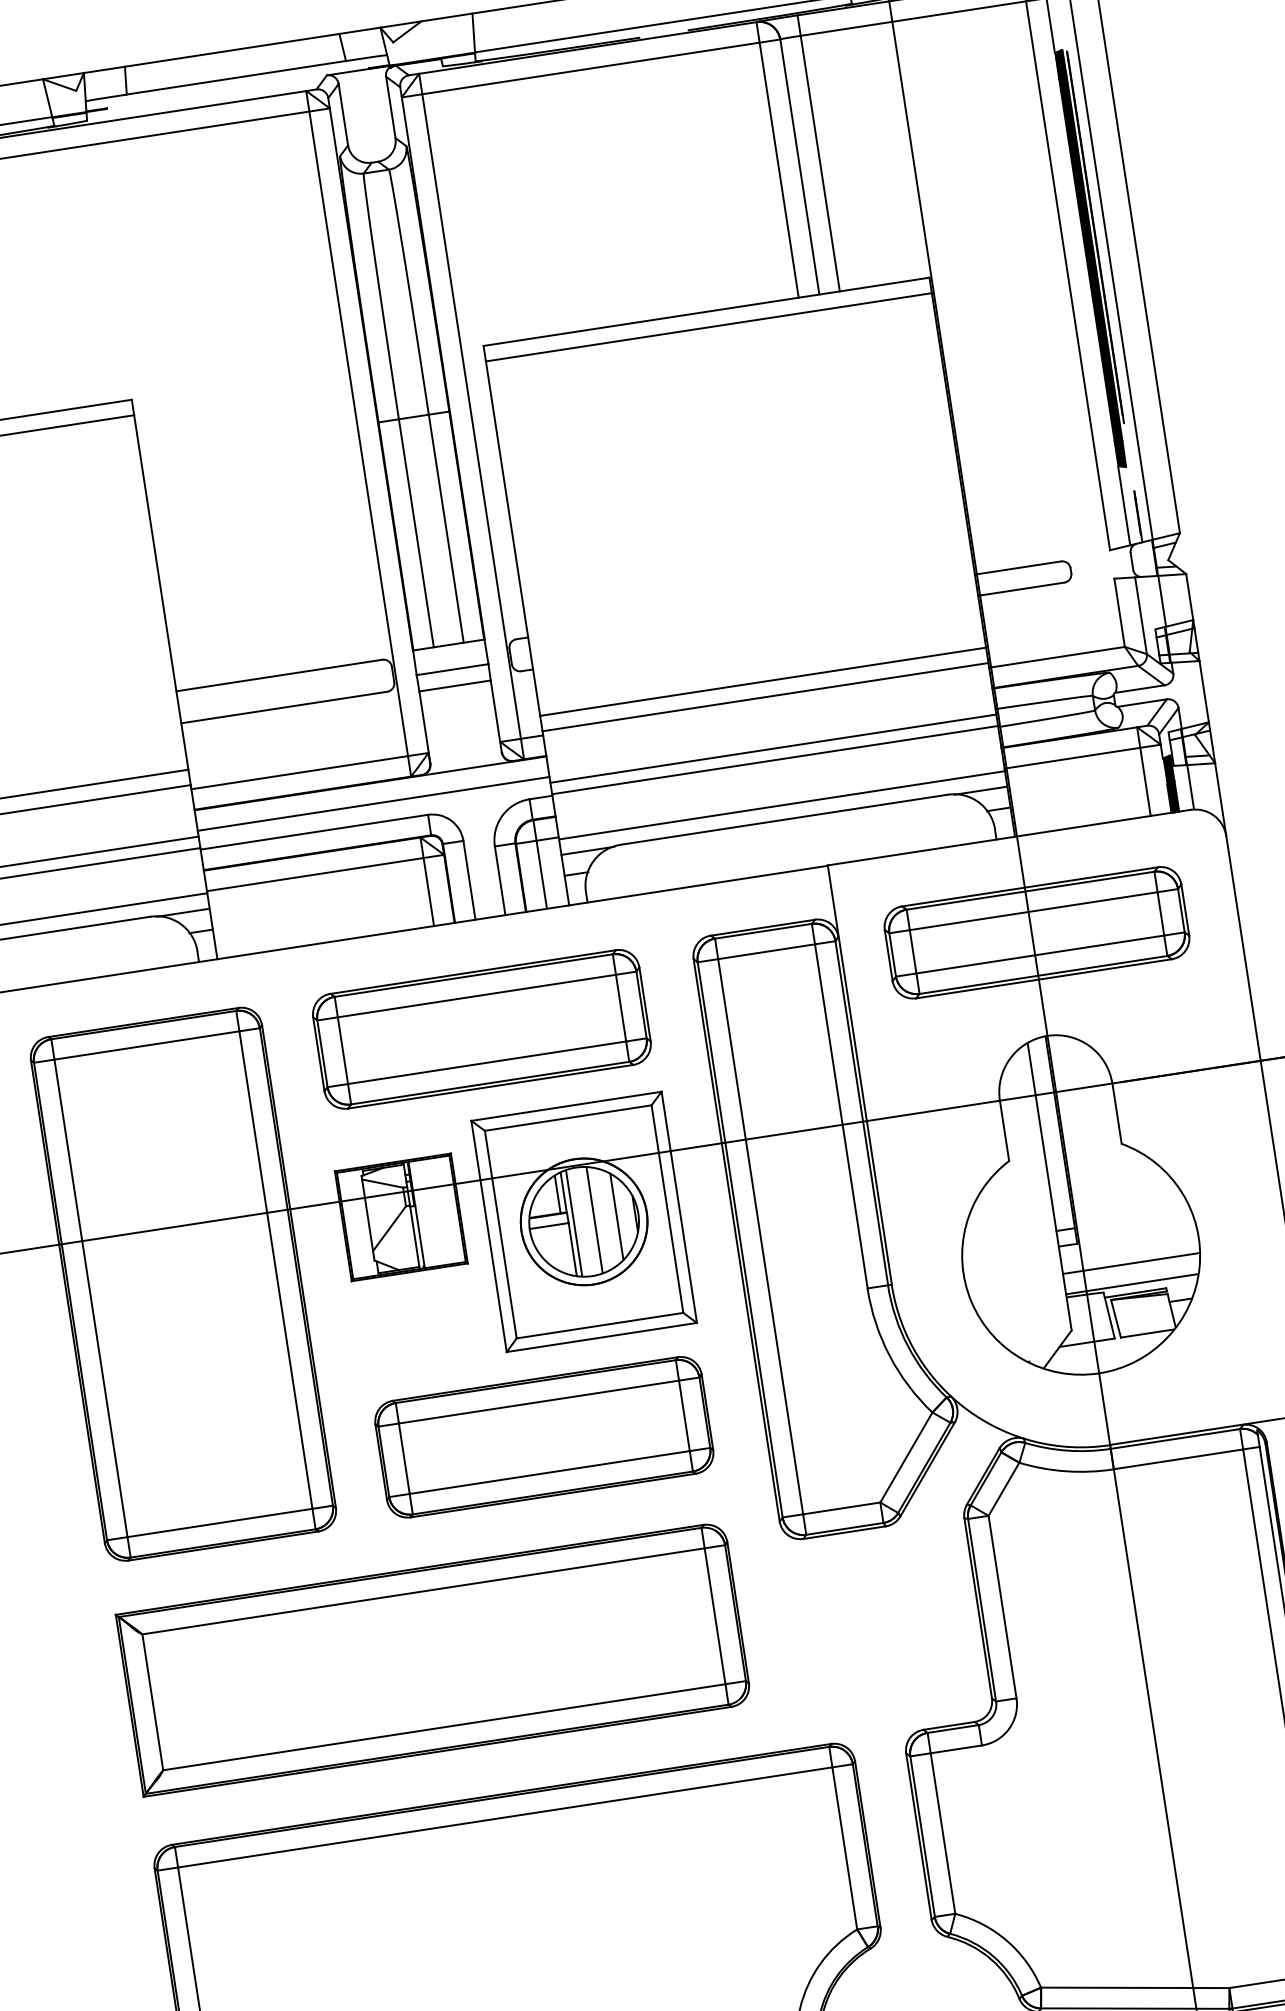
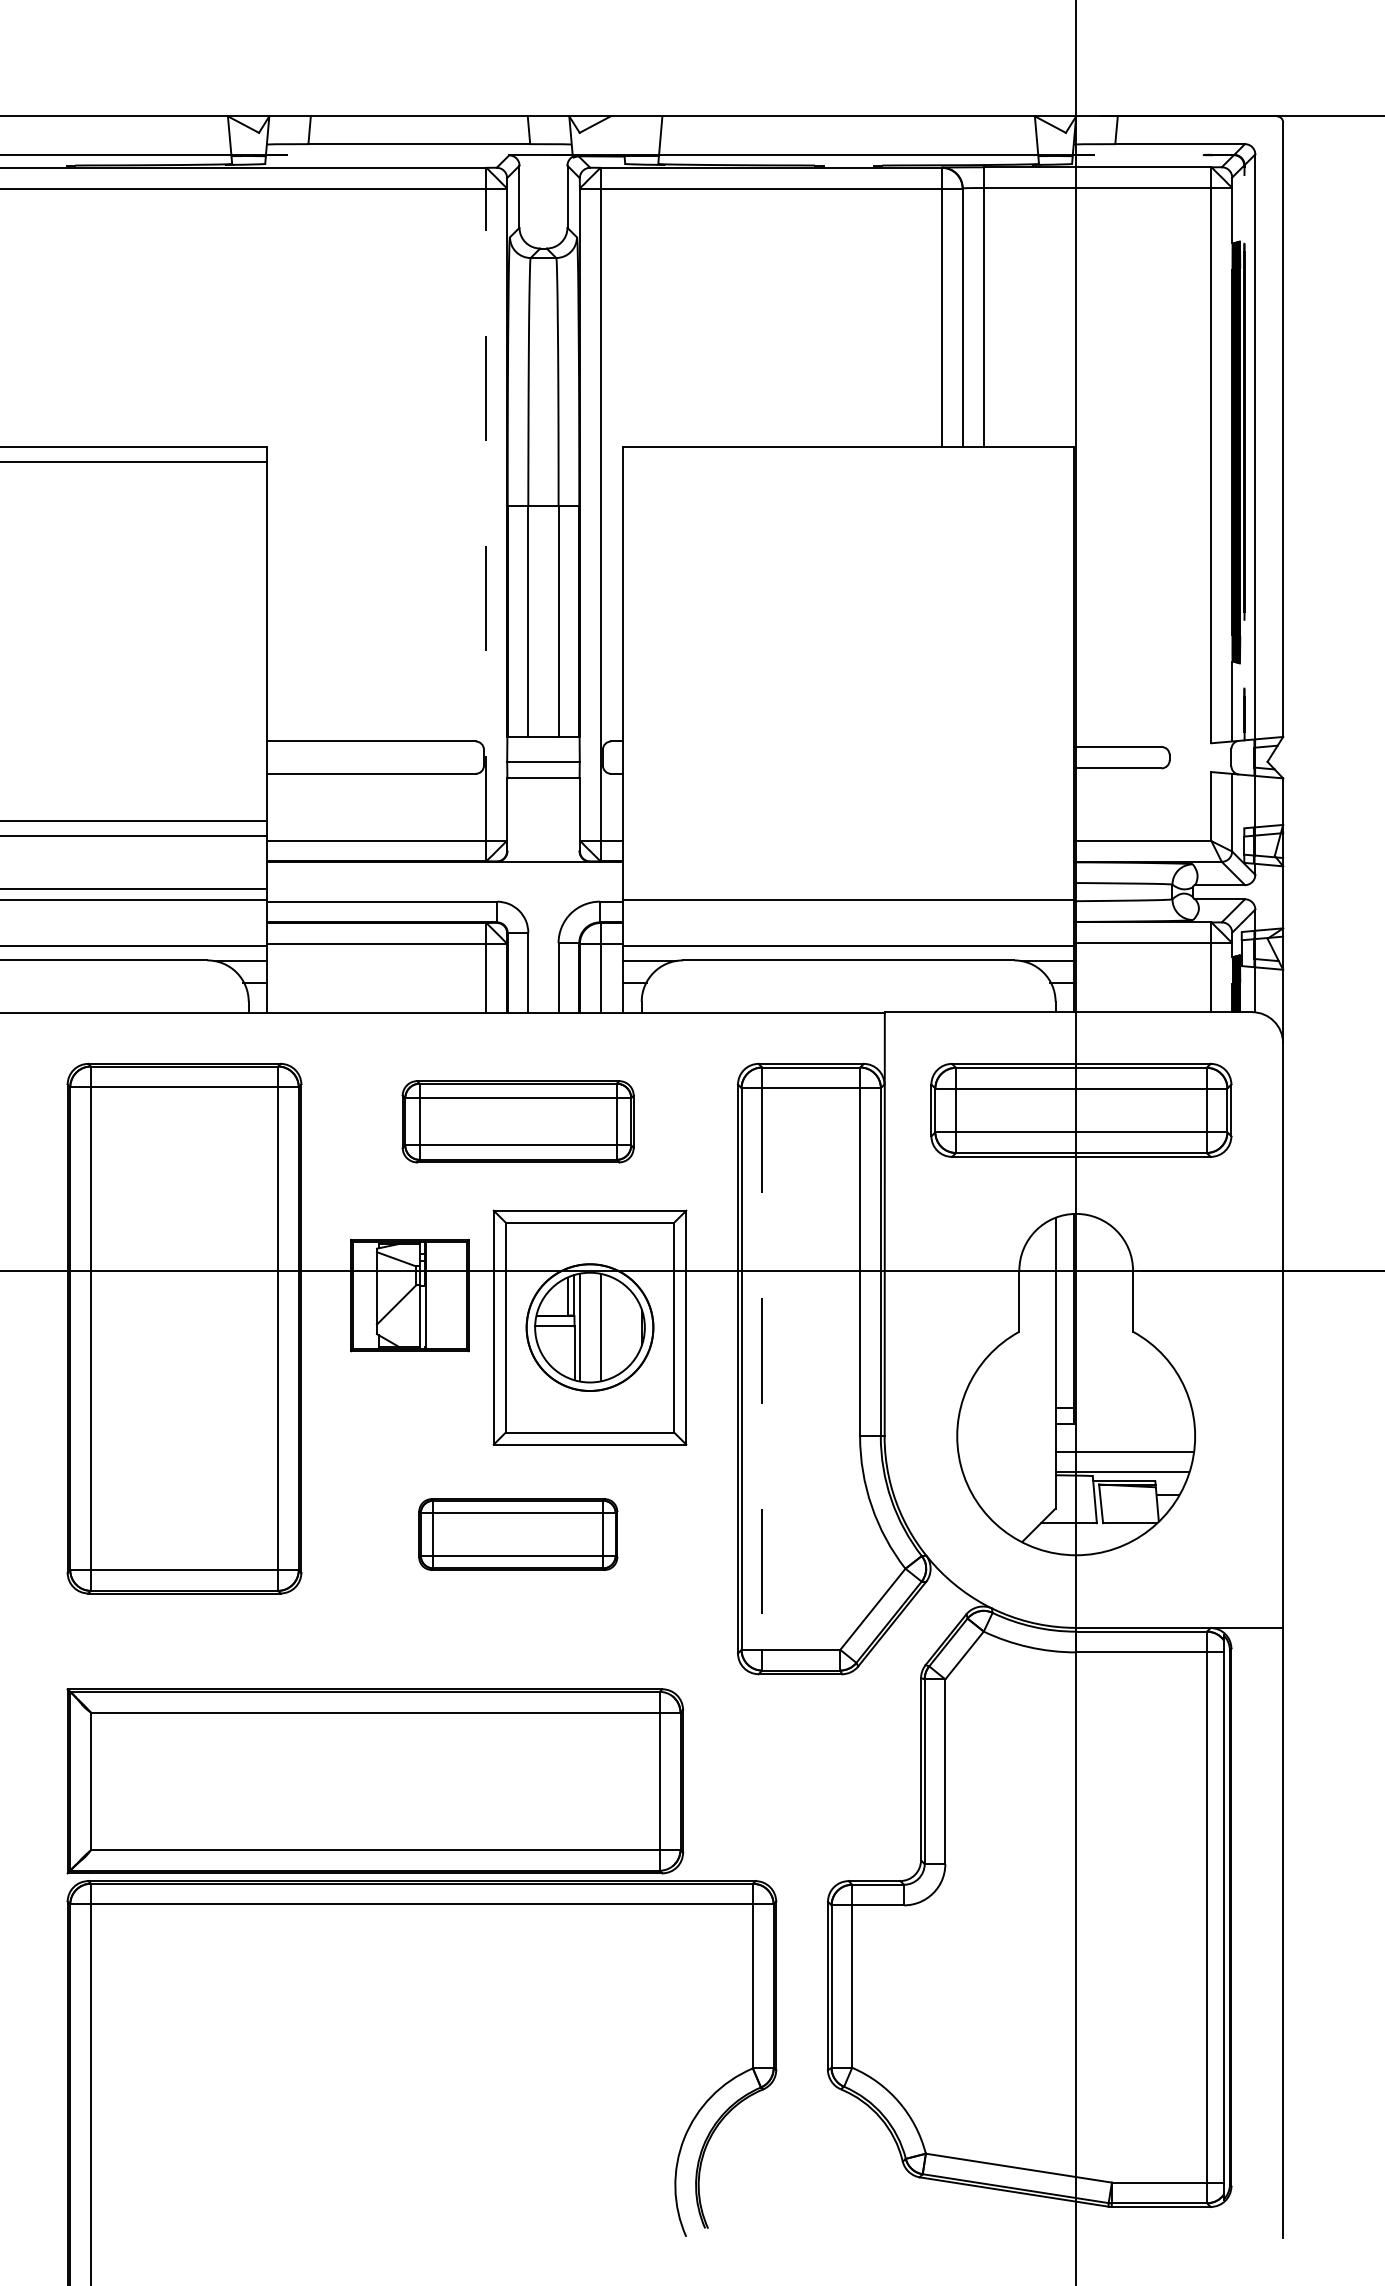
line: (708, 327) -> (848, 462), removed
line: (358, 433) -> (486, 514), solid -> dashed
line: (762, 681) -> (848, 820), removed
line: (765, 697) -> (848, 836), removed
line: (773, 748) -> (848, 888), removed
line: (373, 803) -> (445, 882), removed
part: (482, 1028) -> (518, 1121), size x0.7
line: (617, 1216) -> (623, 1327), removed
line: (760, 1237) -> (762, 1369), solid -> dashed
part: (544, 1437) -> (518, 1534), size x0.6
part: (434, 1659) -> (375, 1781), moved

